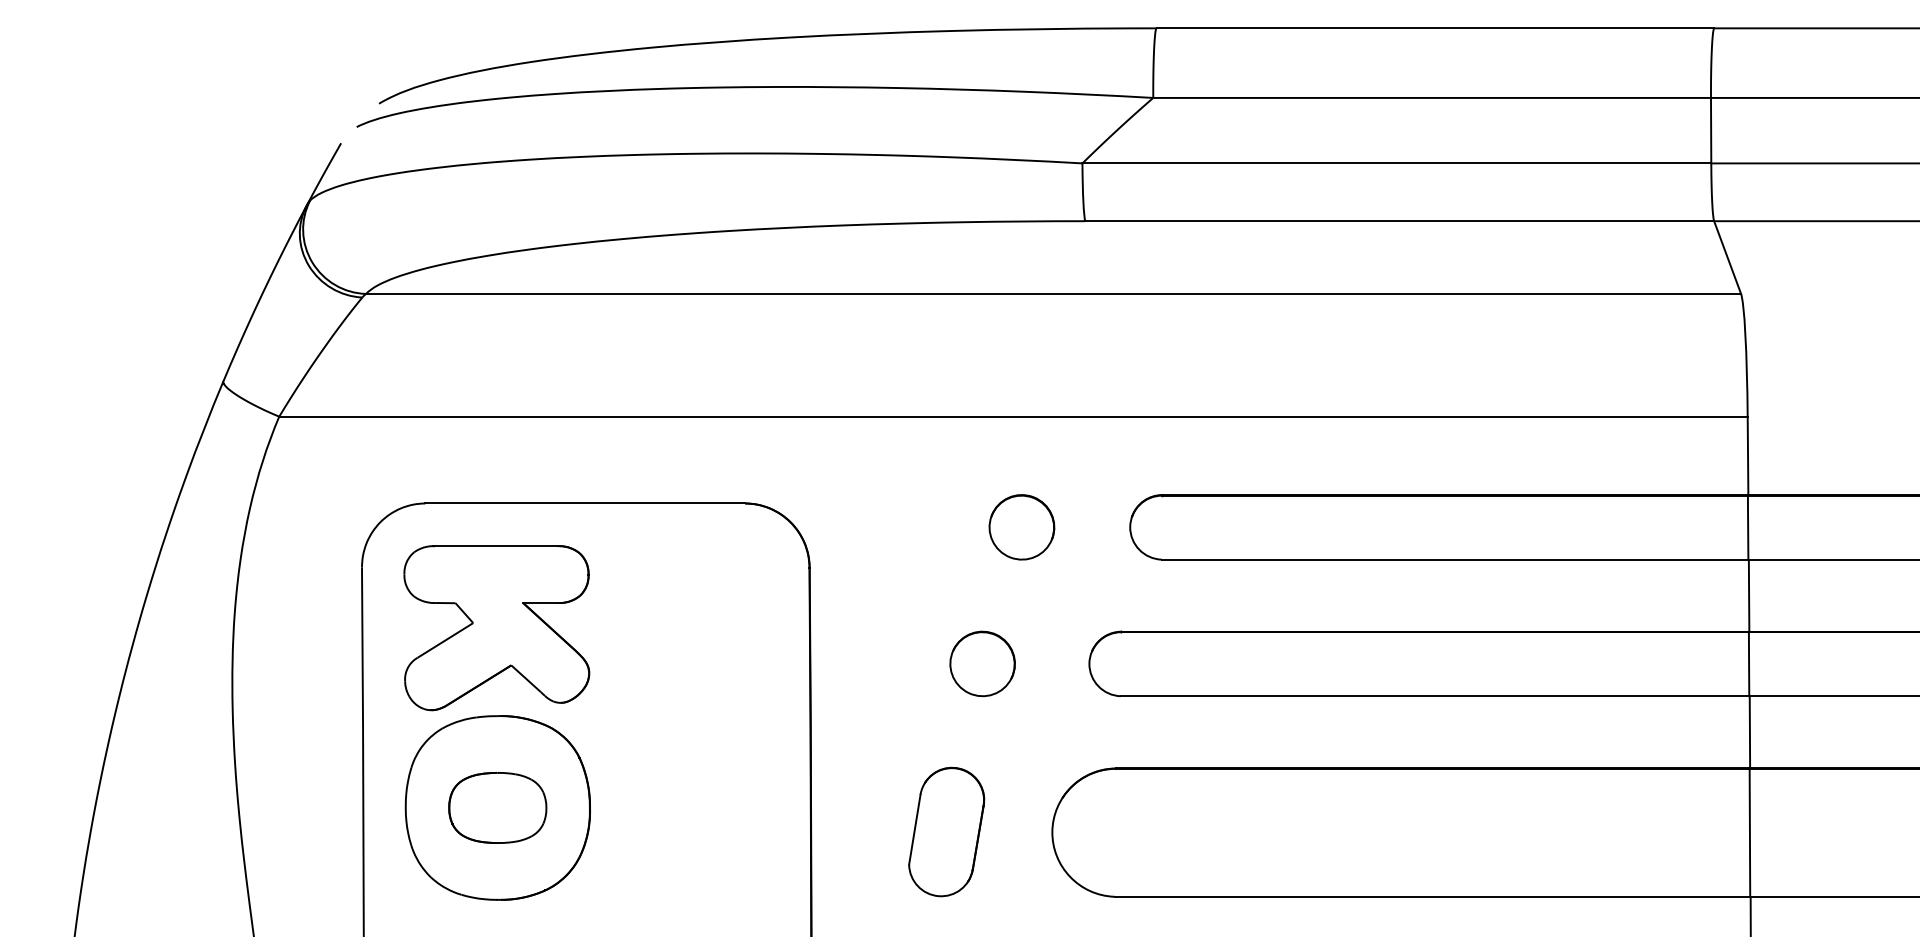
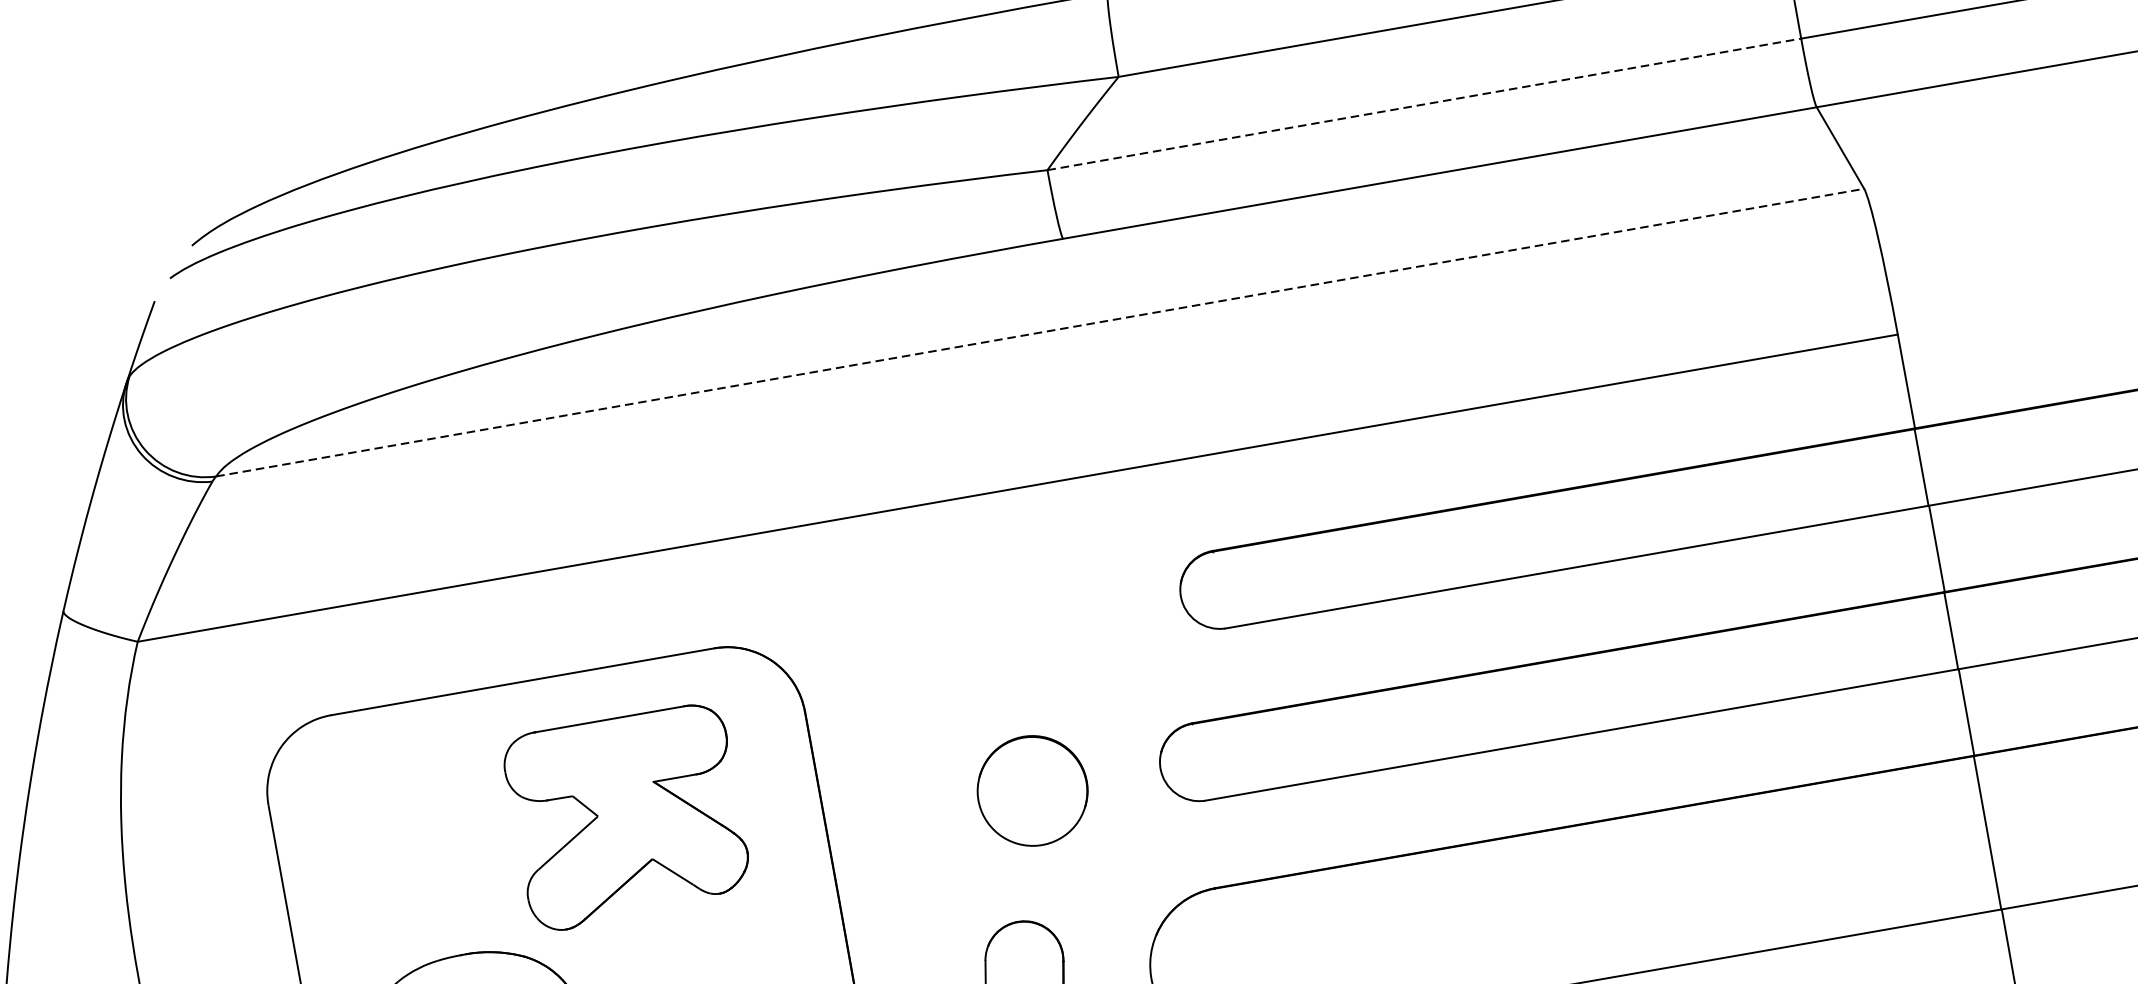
line: (1397, 163) -> (1425, 104), solid -> dashed
line: (1054, 293) -> (1041, 331), solid -> dashed
part: (1021, 527) -> (1050, 619), removed
part: (496, 628) -> (627, 817), moved
part: (982, 663) -> (1032, 790), size x1.4

